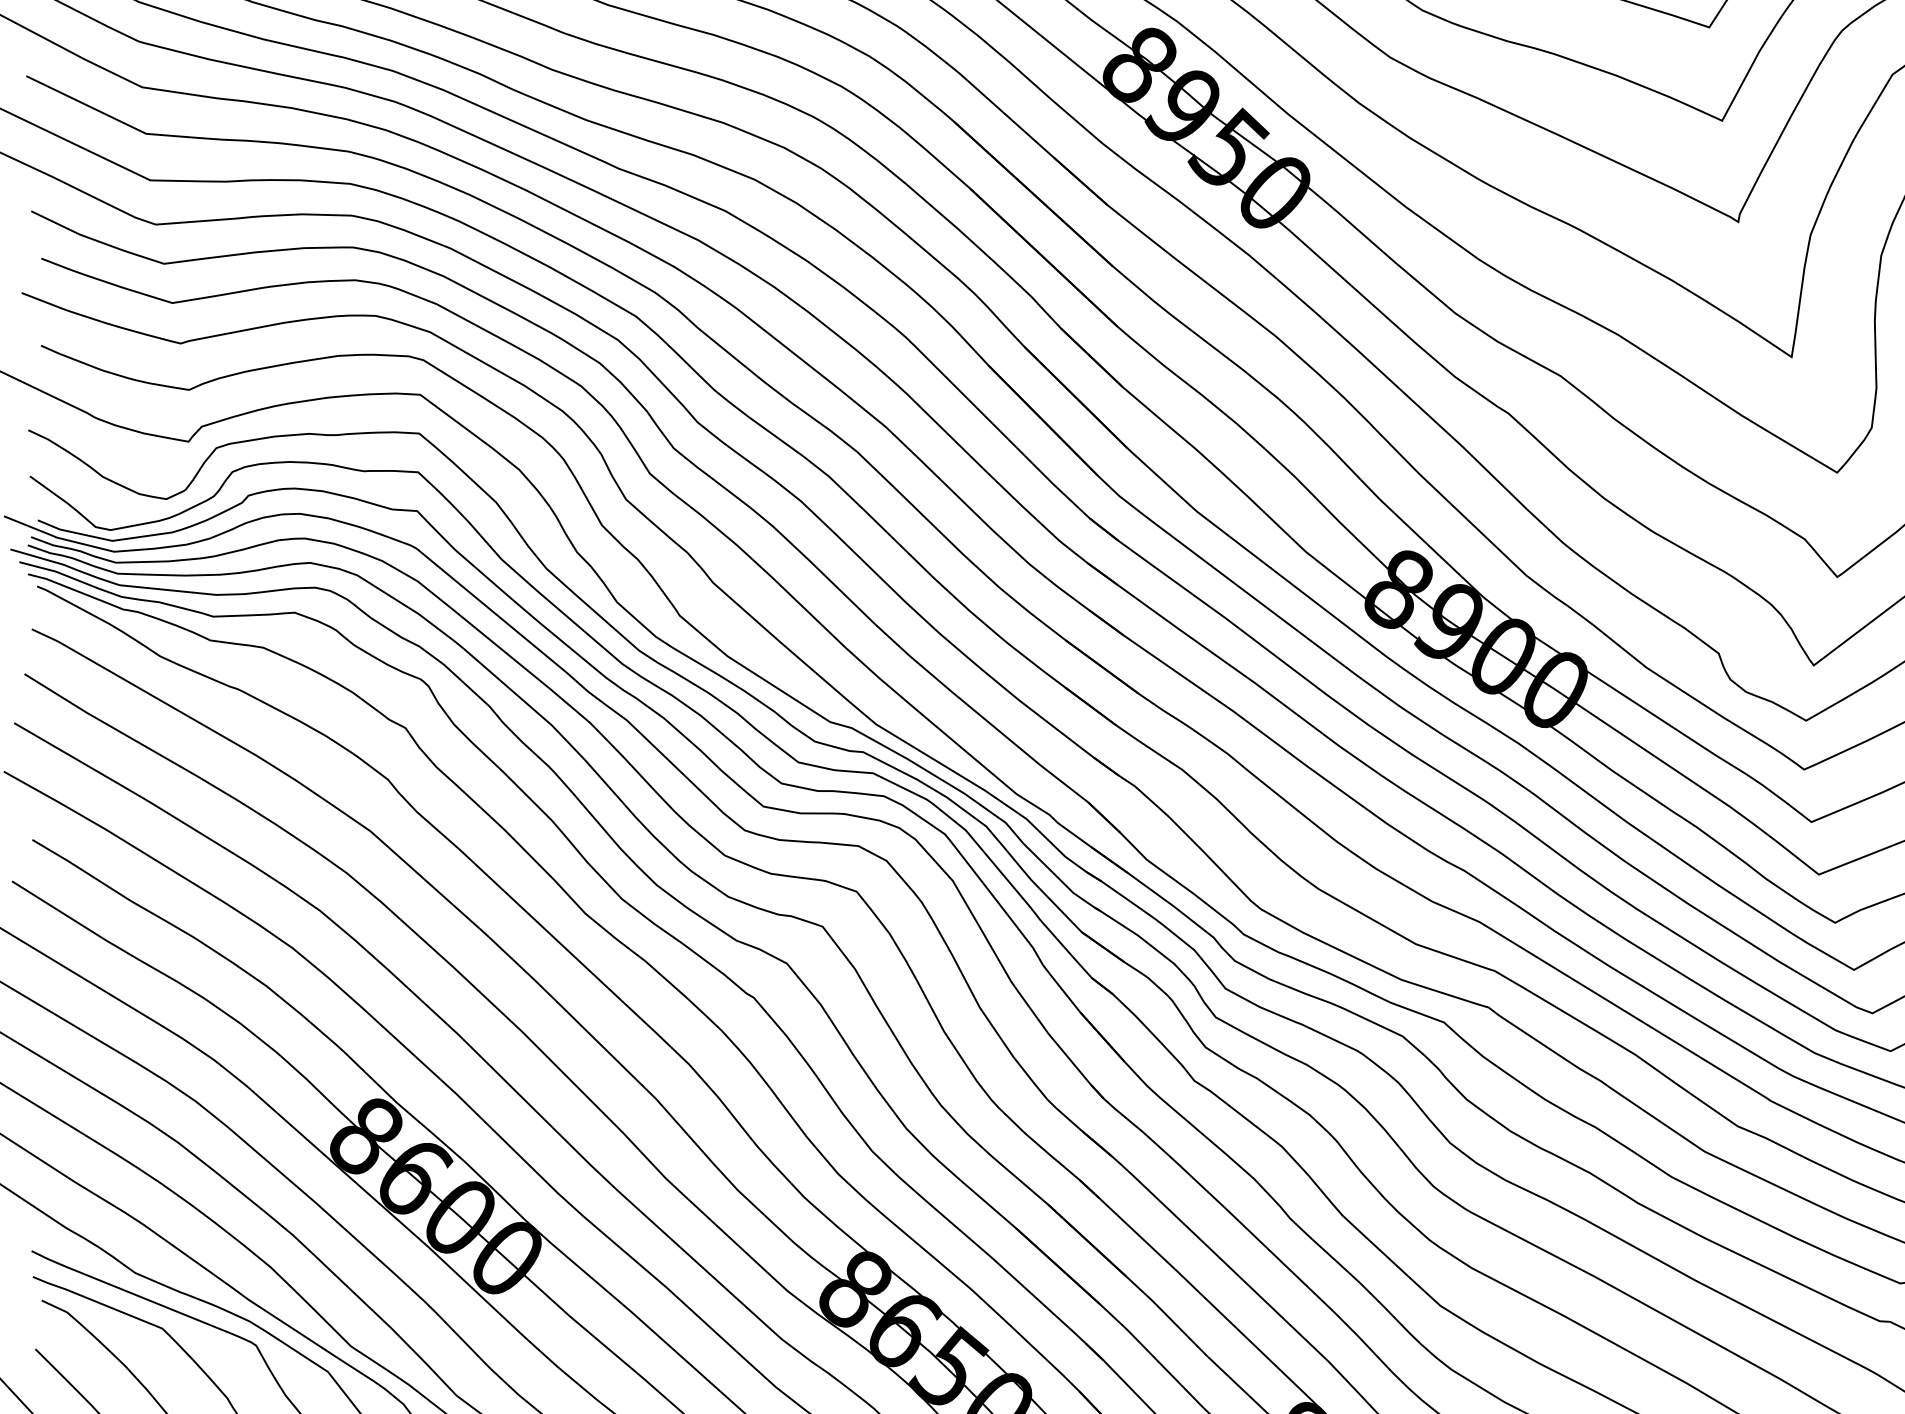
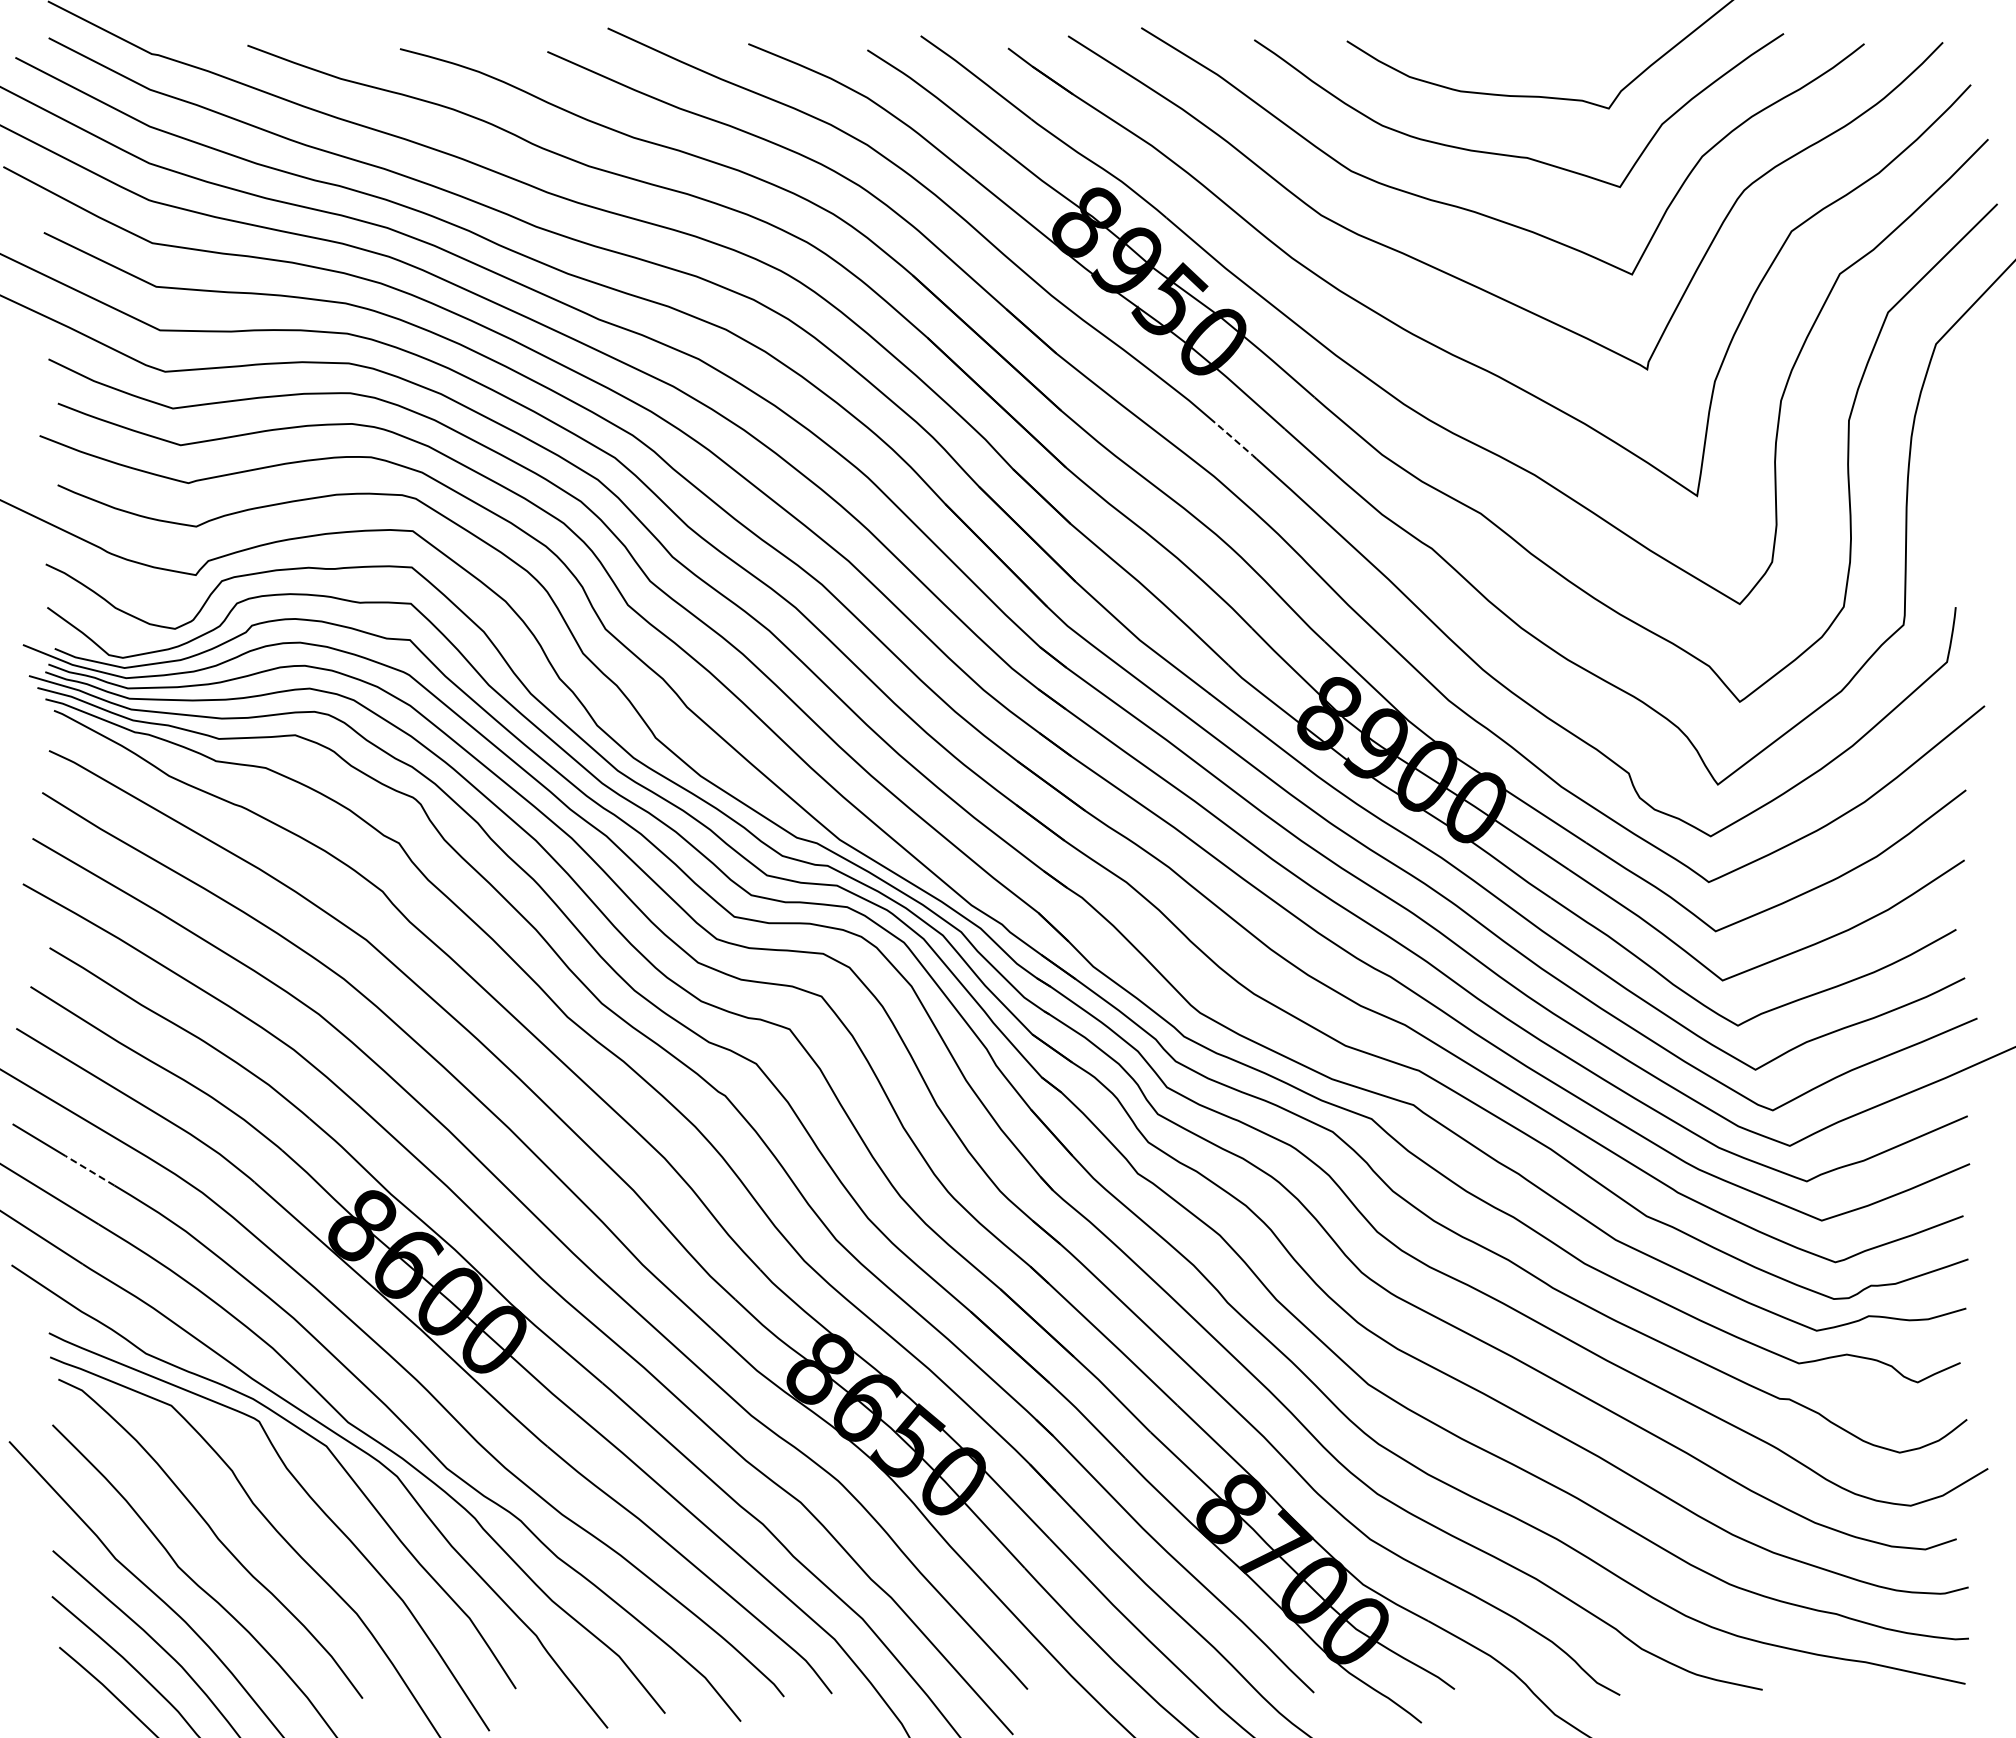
line: (1298, 297) -> (1235, 440), solid -> dashed
line: (75, 1077) -> (89, 1170), solid -> dashed

